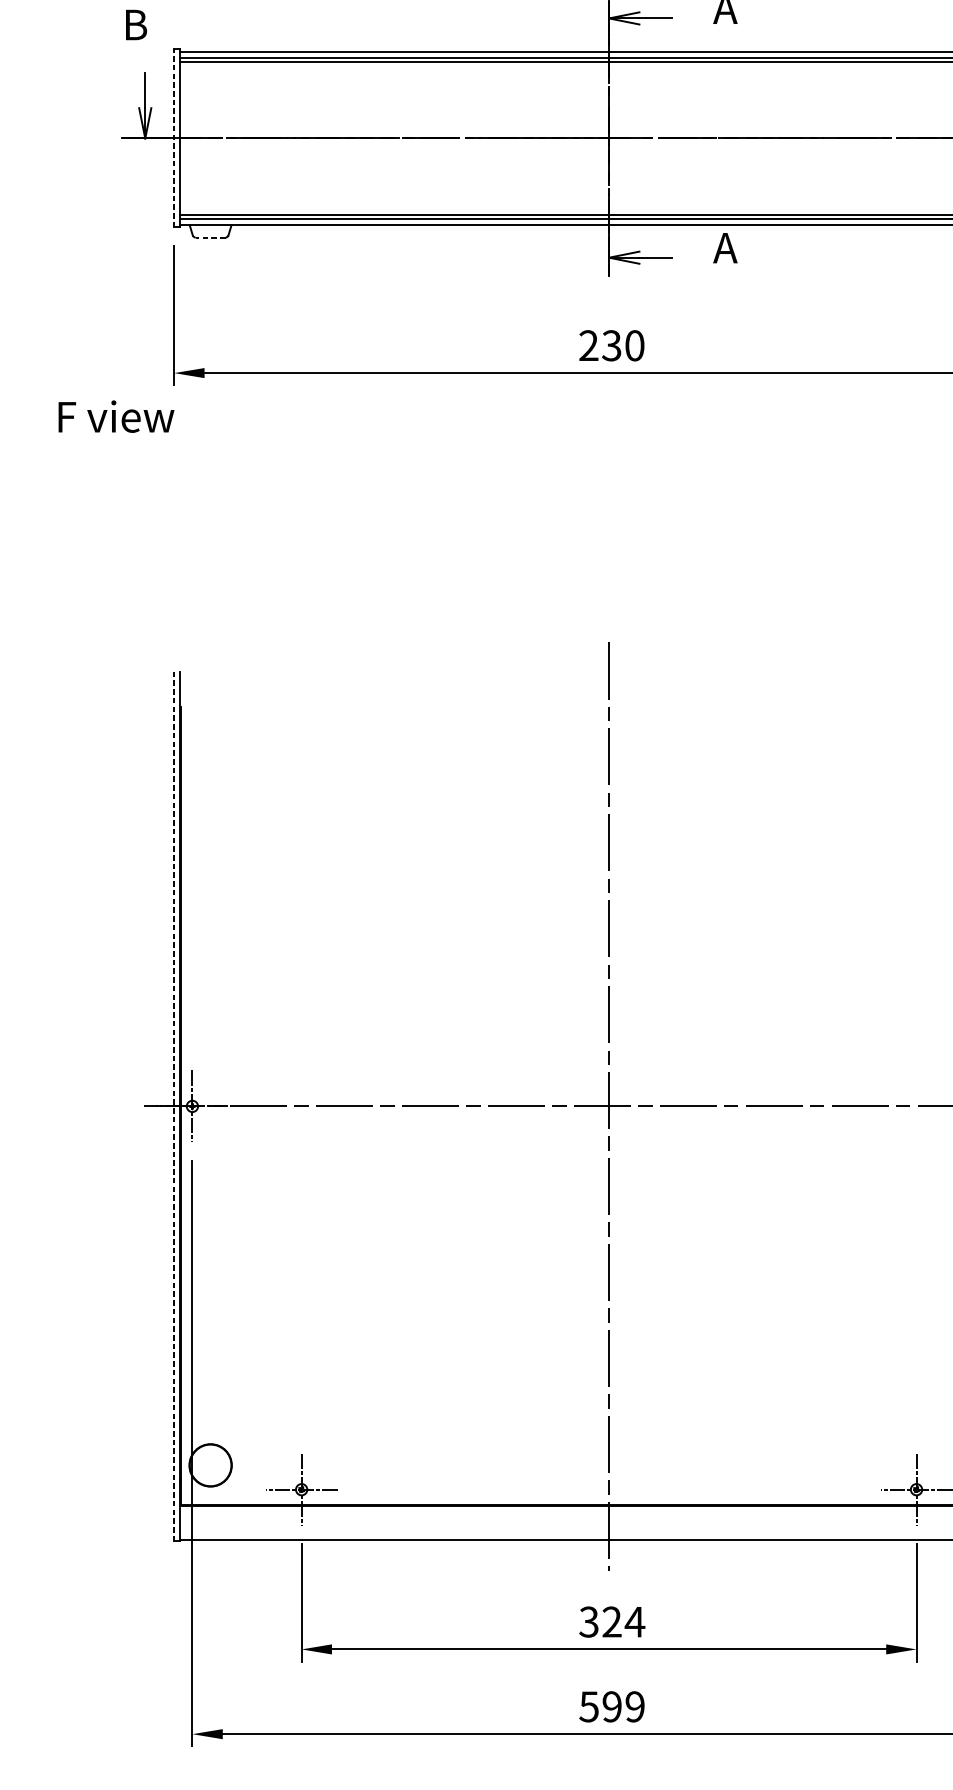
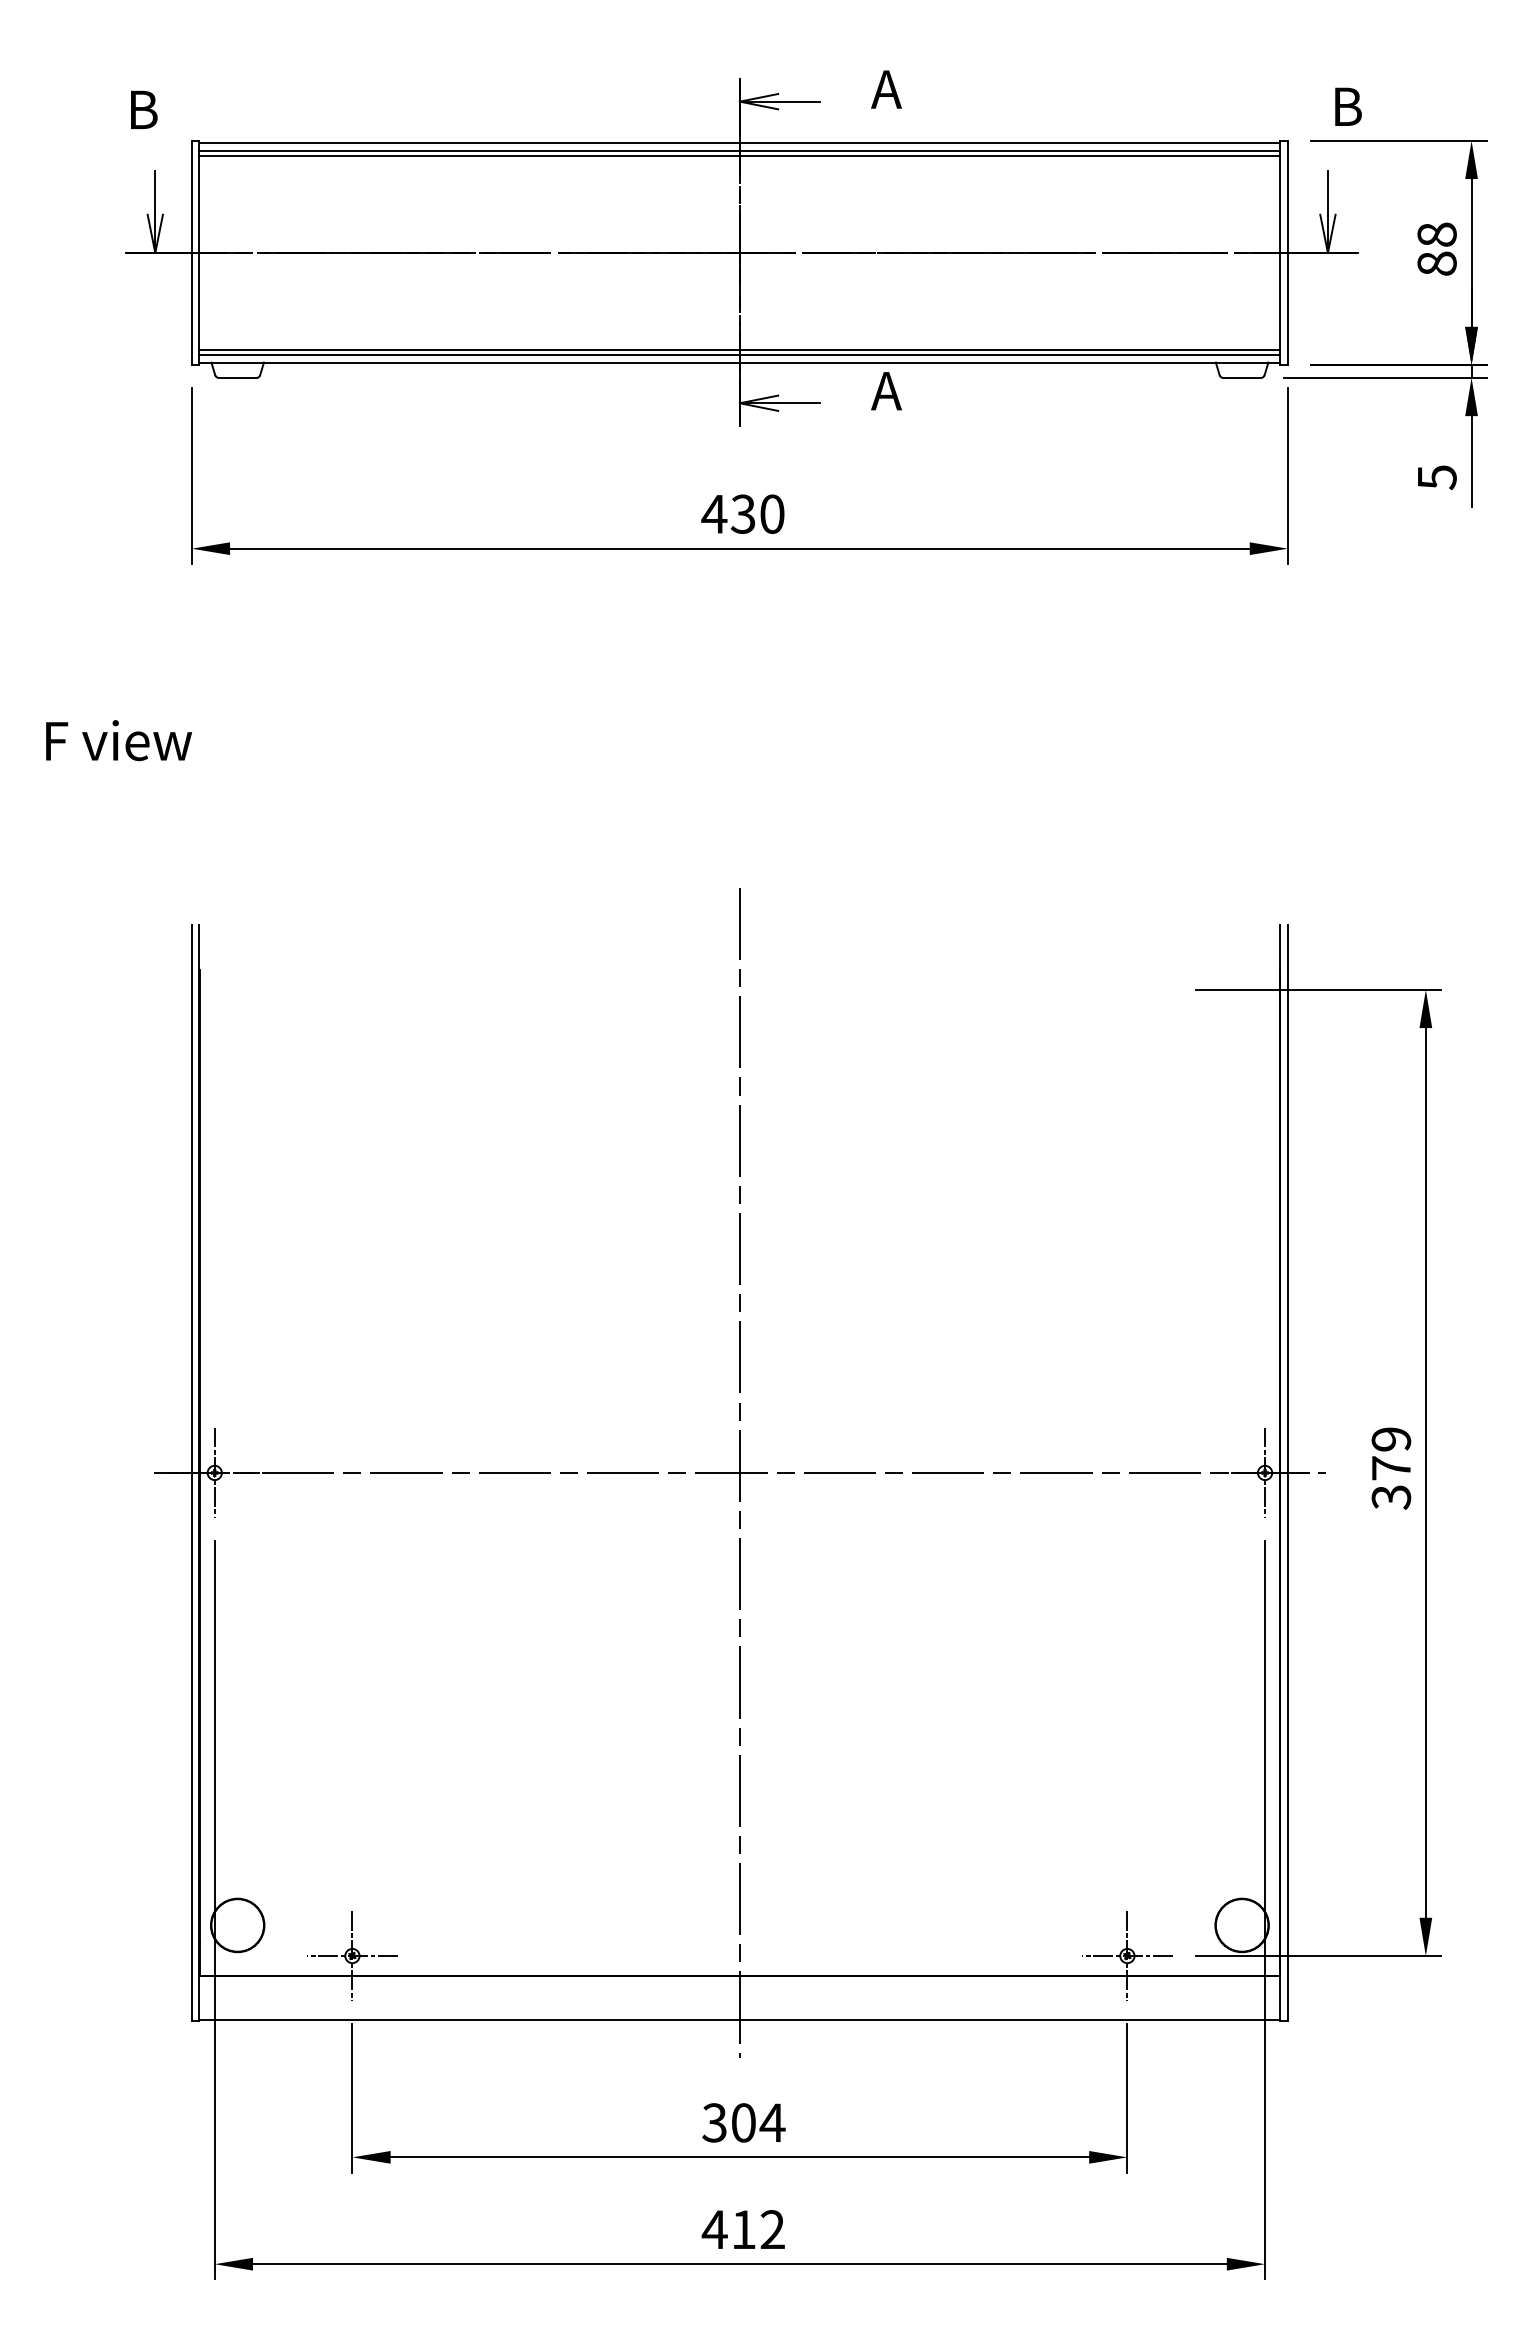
line: (173, 138) -> (191, 252), dashed -> solid
line: (210, 237) -> (237, 377), dashed -> solid
text: (588, 345) -> (714, 513), 230 -> 430
text: (116, 416) -> (119, 740), moved
line: (173, 1106) -> (191, 1472), dashed -> solid
text: (611, 1621) -> (743, 2122), 324 -> 304
text: (611, 1706) -> (742, 2229), 599 -> 412

